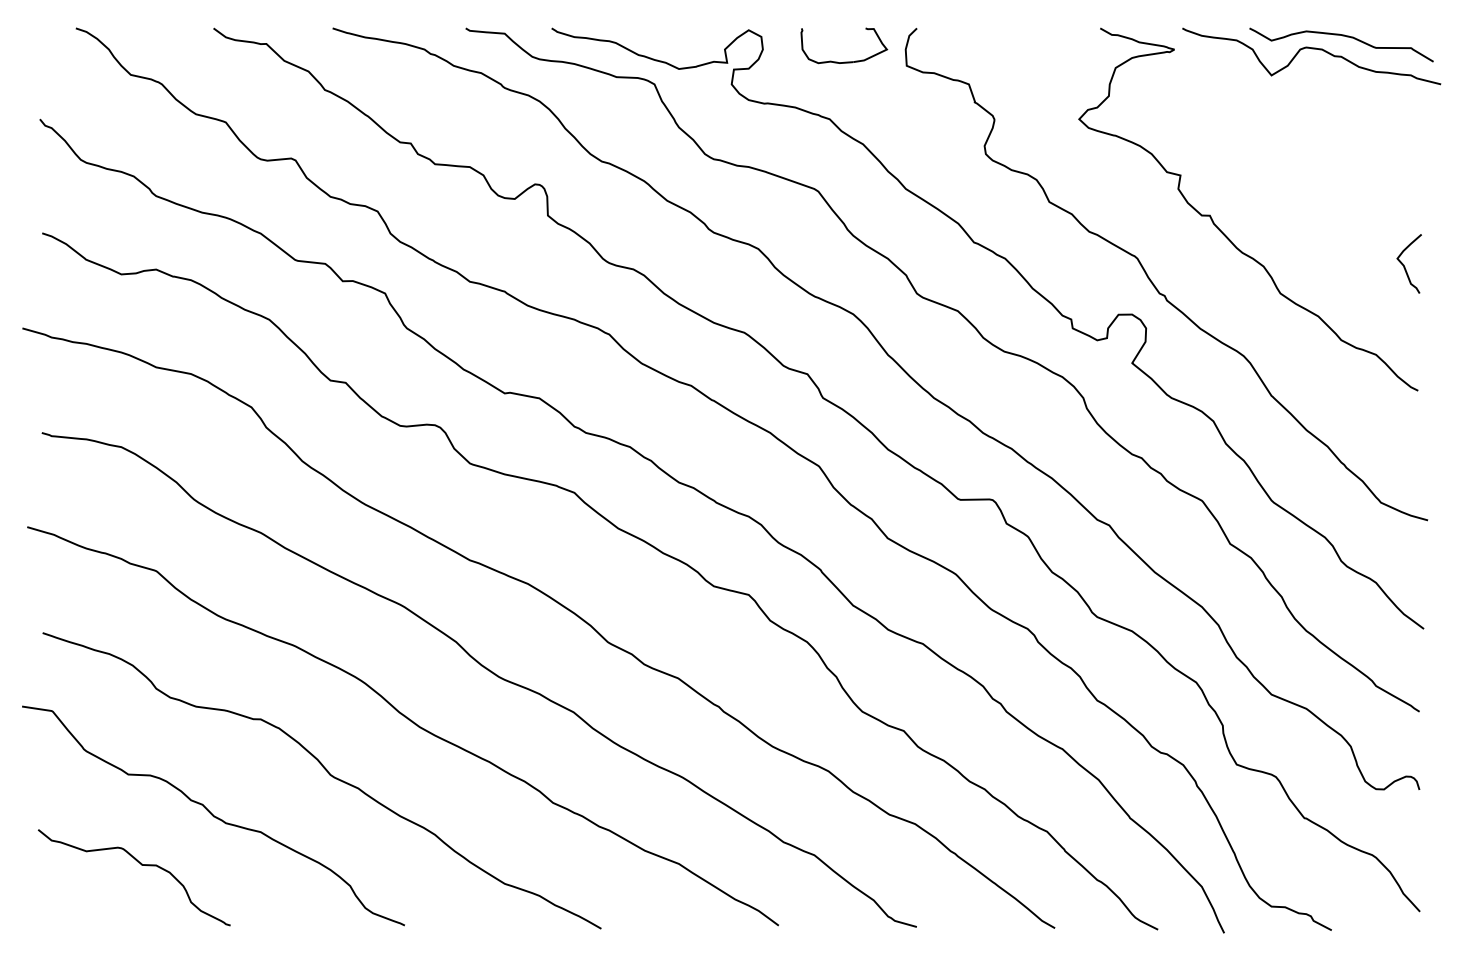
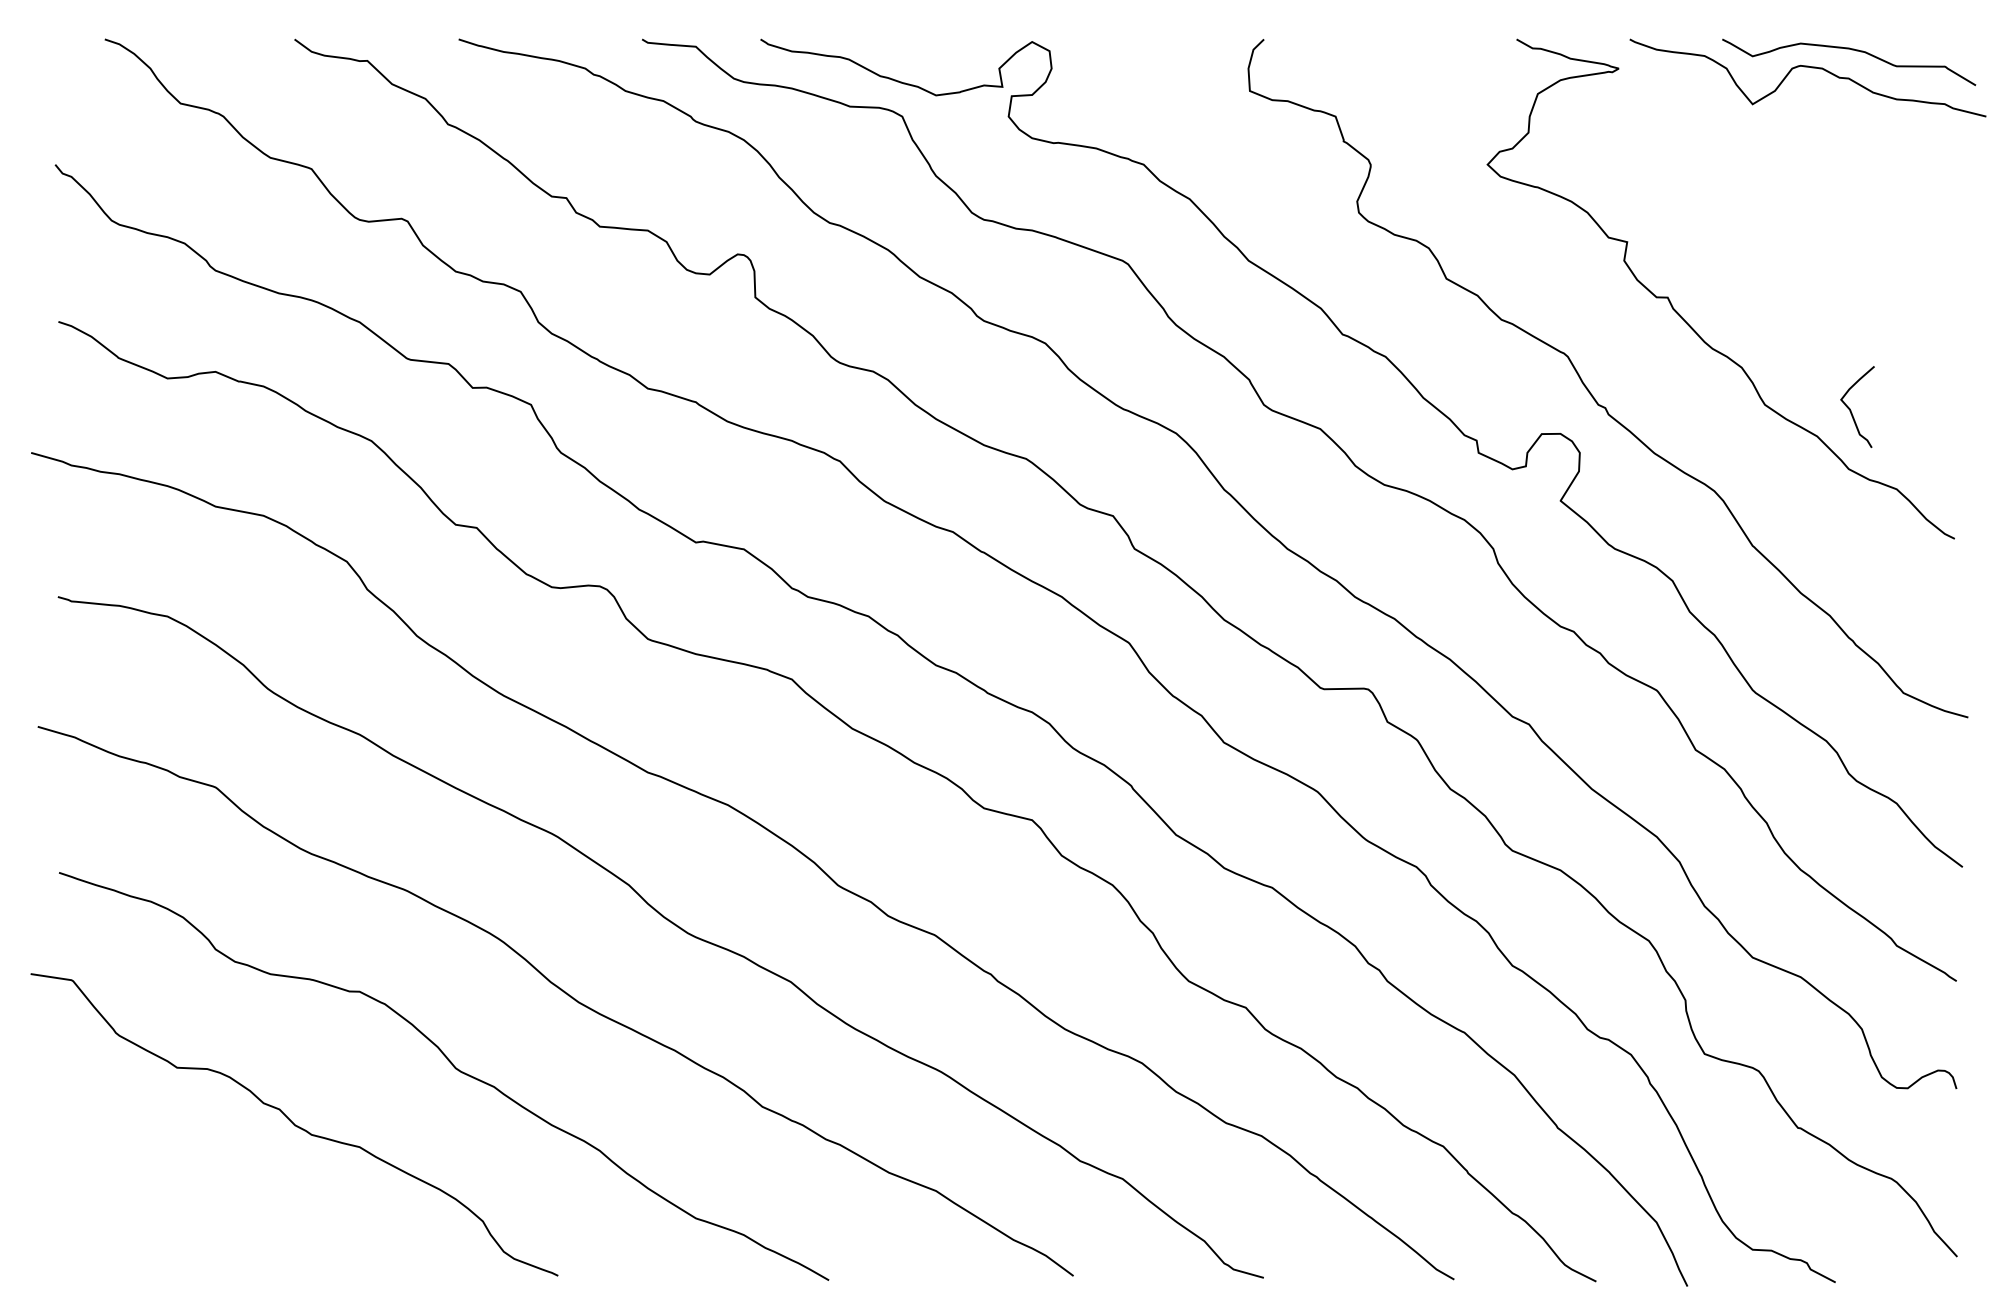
part: (844, 61) -> (1164, 85), removed
curve: (1404, 266) -> (1851, 410), moved
curve: (142, 865) -> (196, 1193), removed

